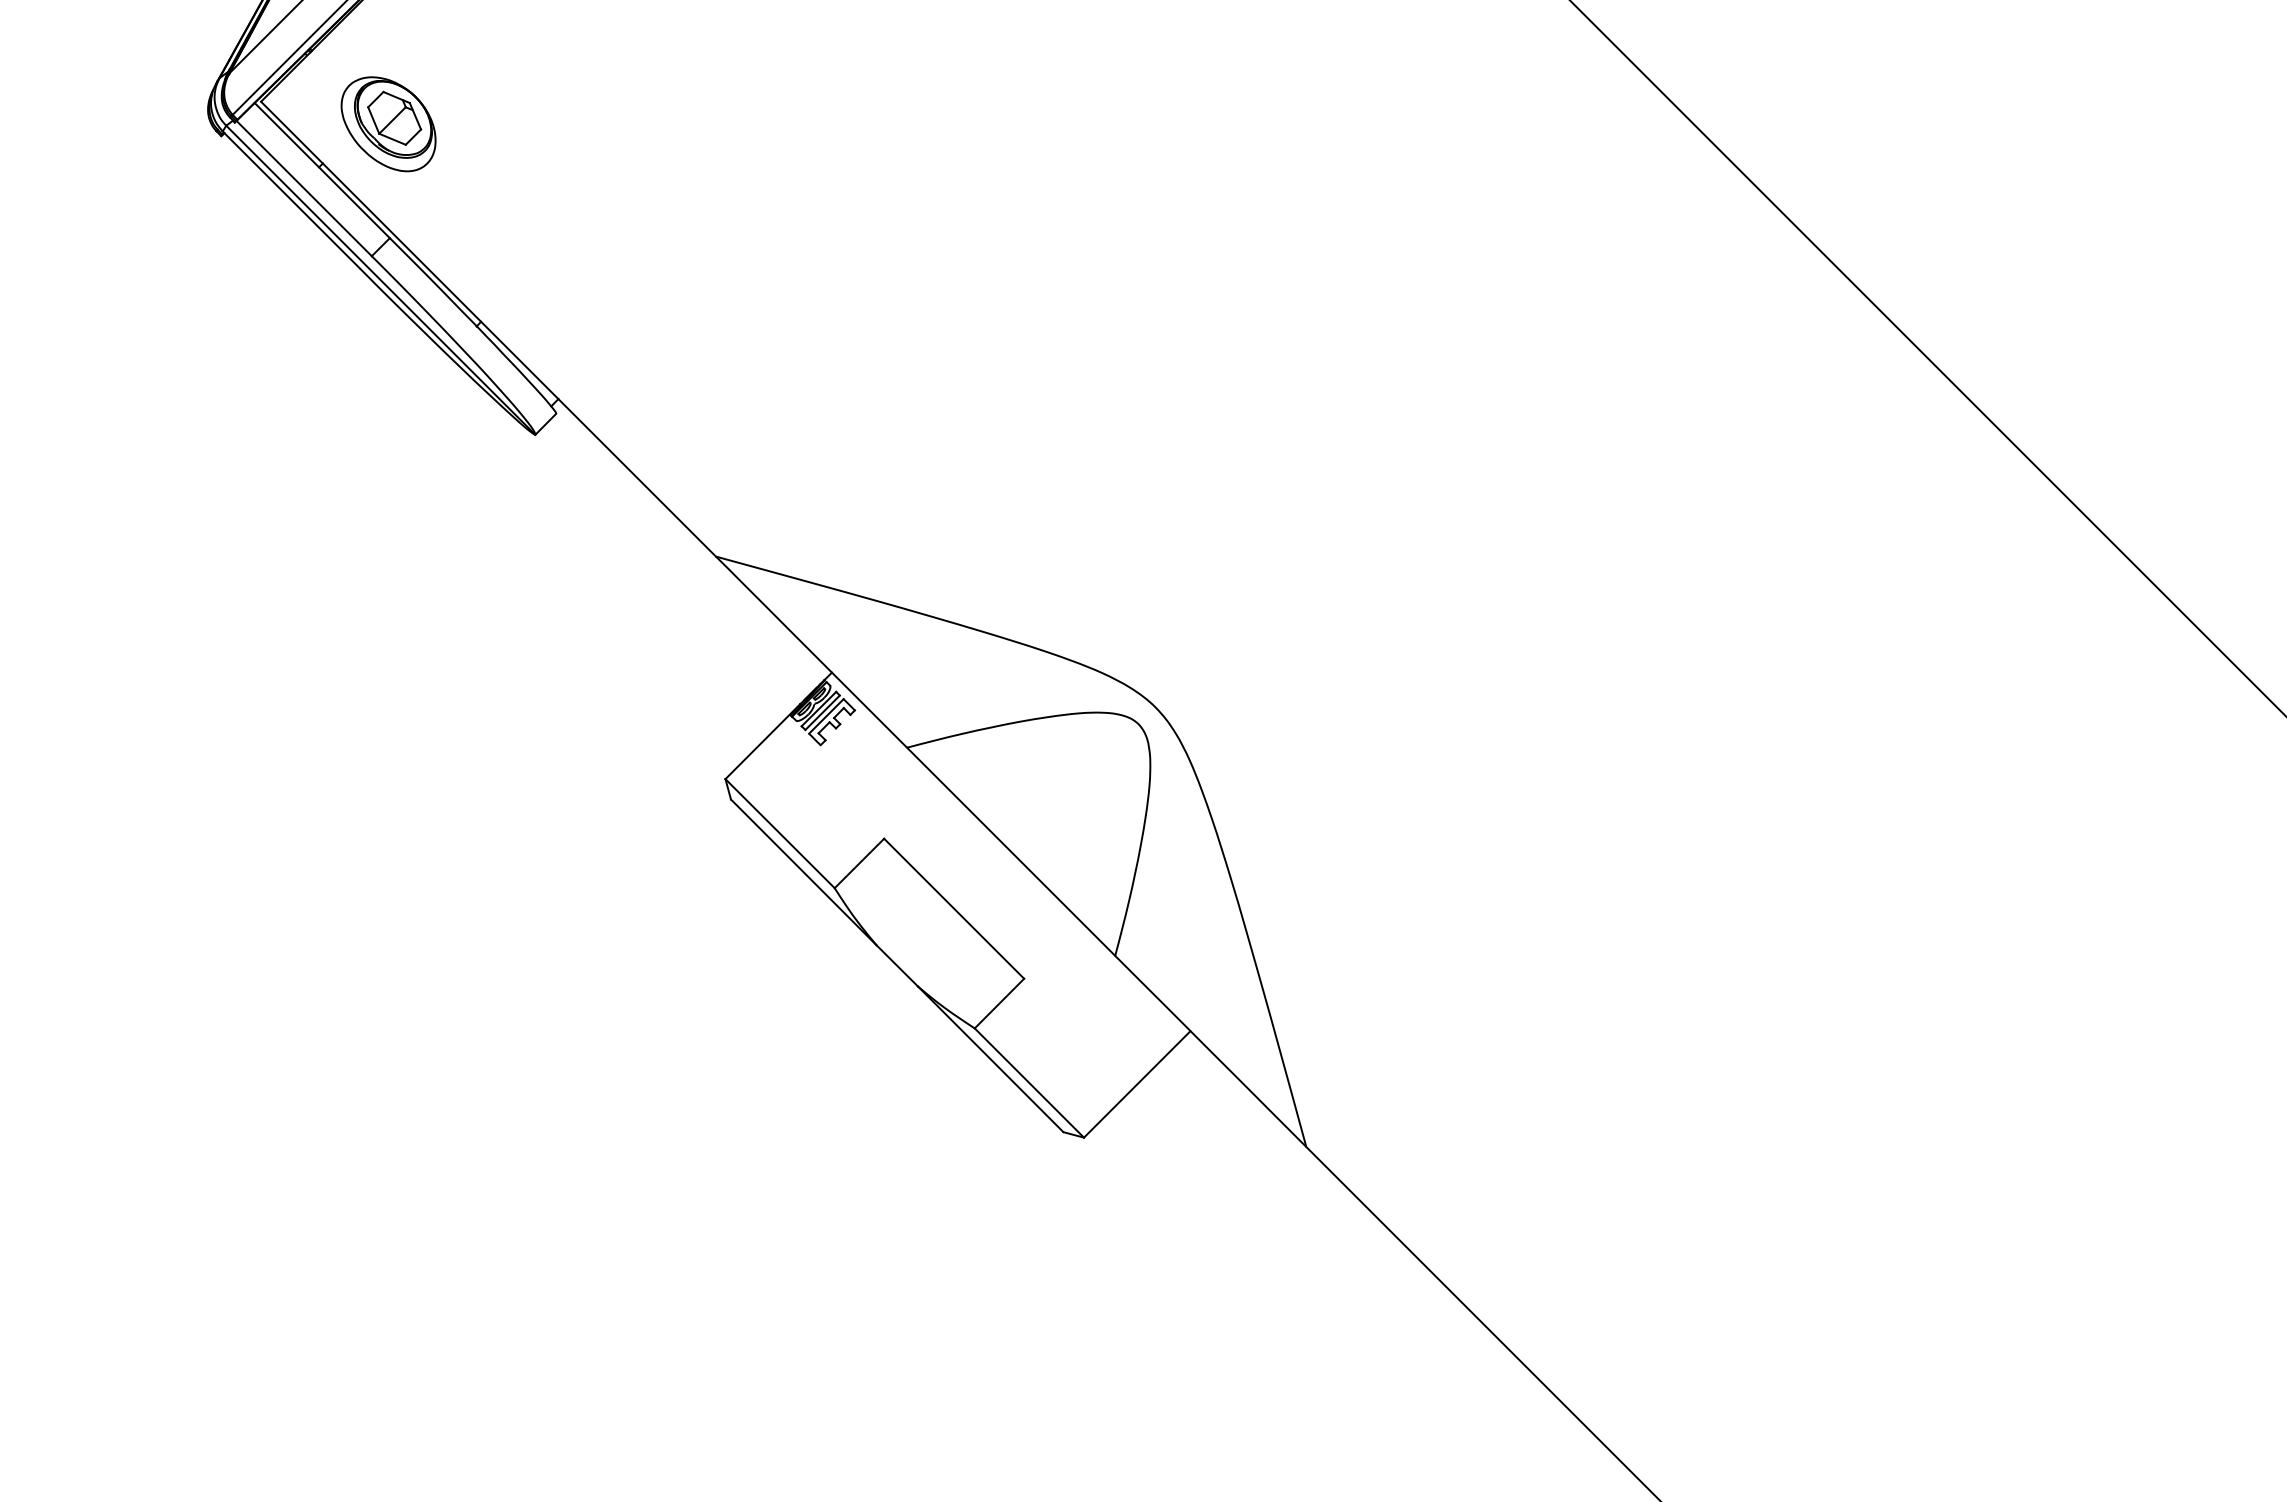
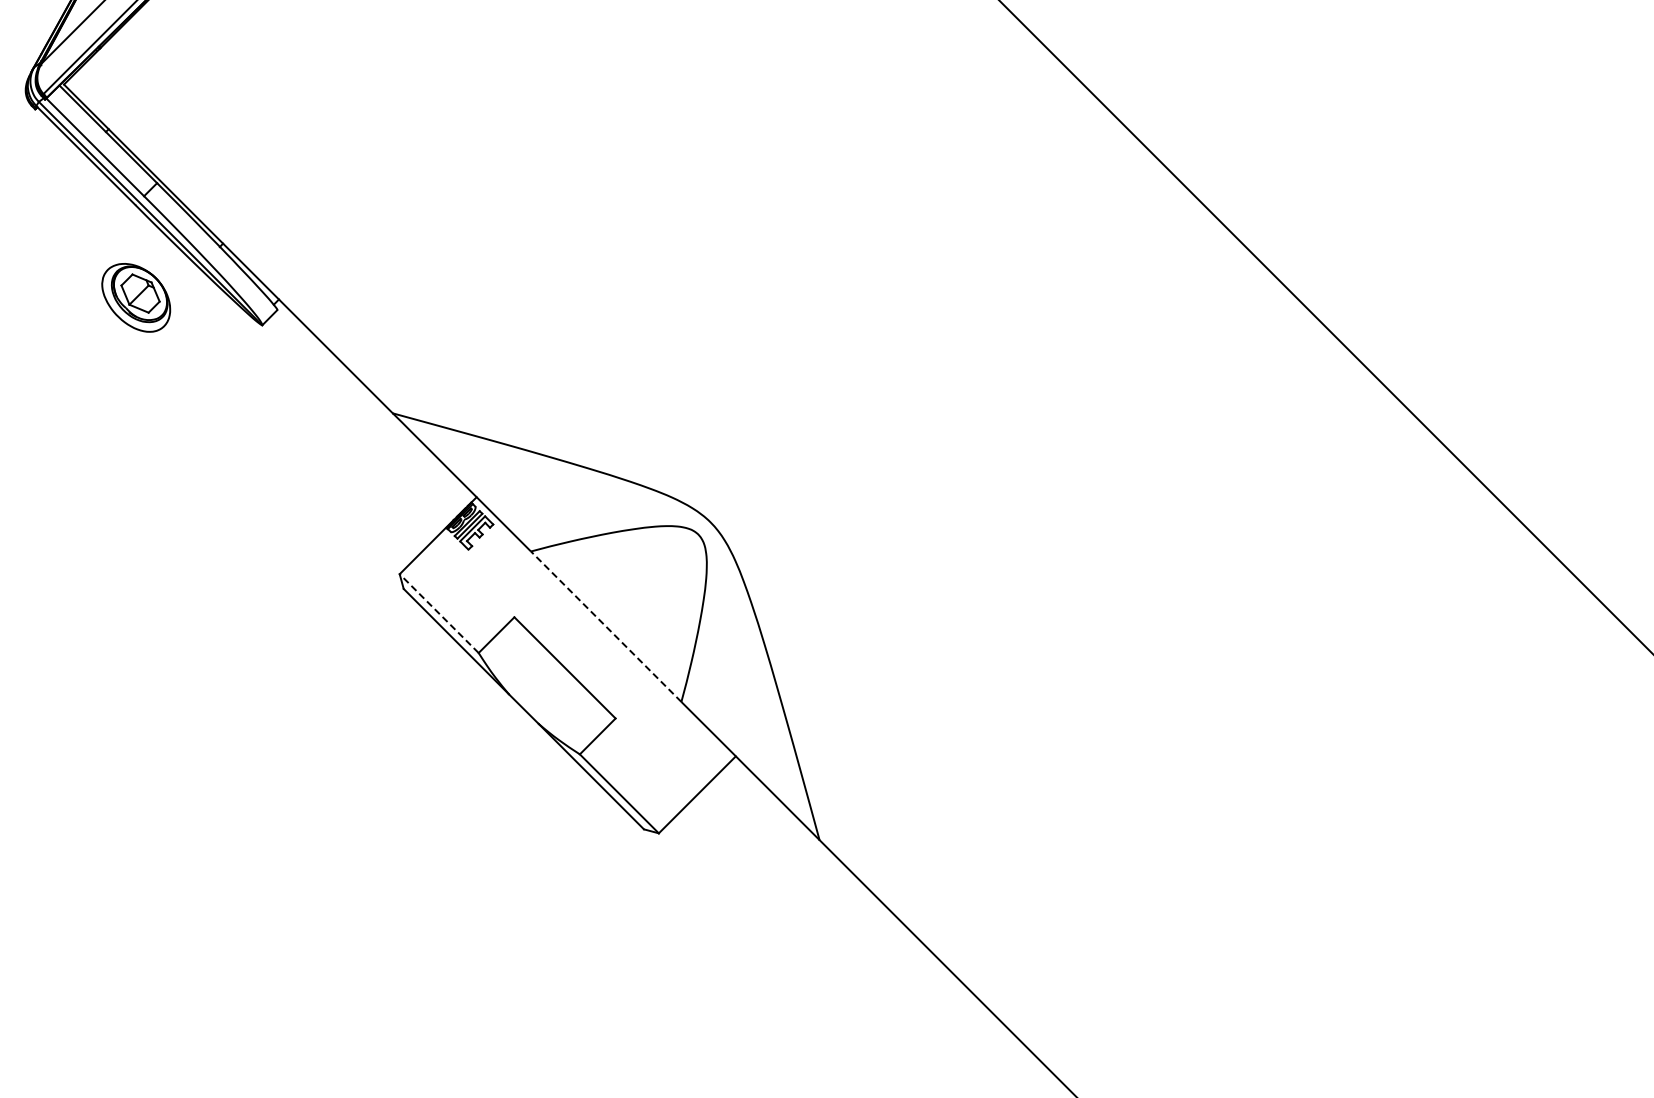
part: (388, 123) -> (136, 297), moved
line: (780, 833) -> (439, 613), solid -> dashed
line: (1010, 851) -> (605, 626), solid -> dashed

